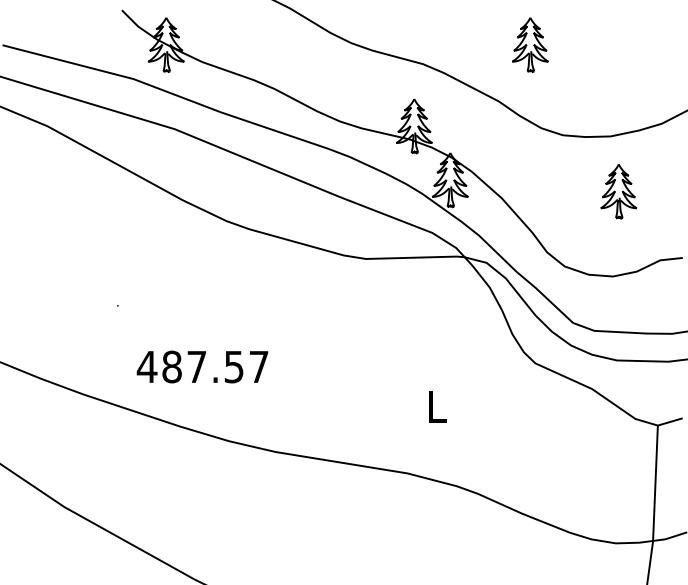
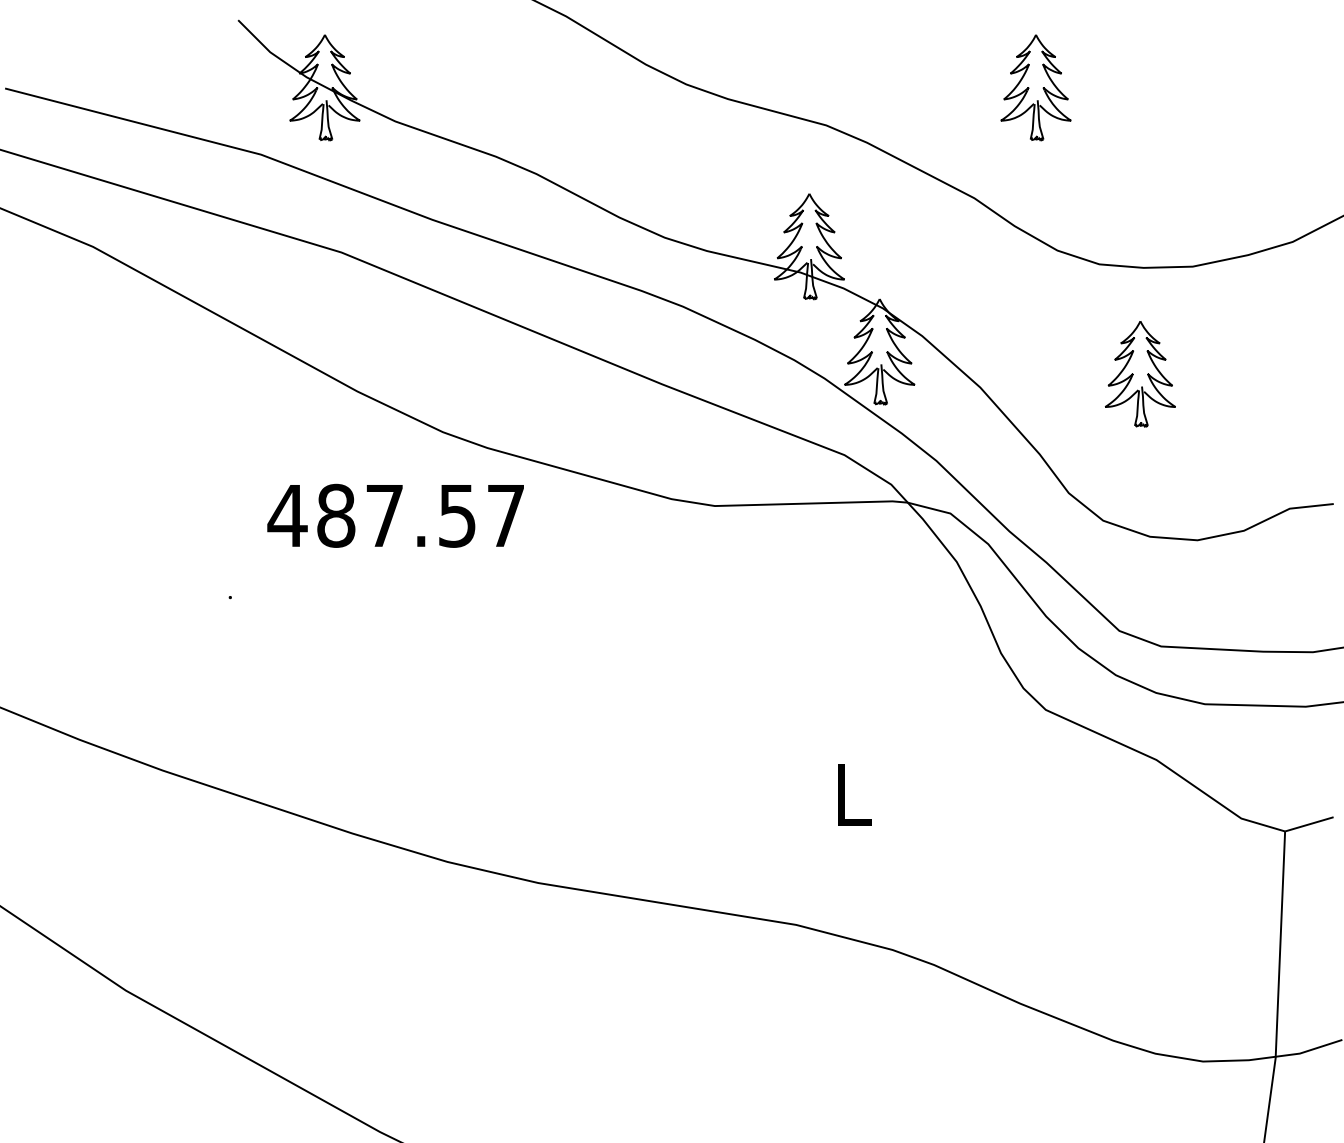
part: (618, 191) -> (1139, 374), moved
text: (202, 366) -> (395, 514), moved

